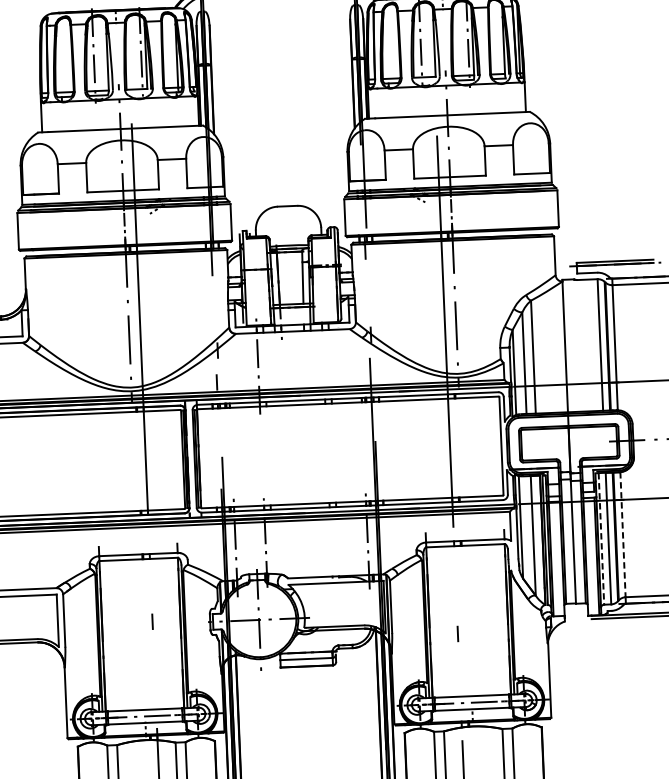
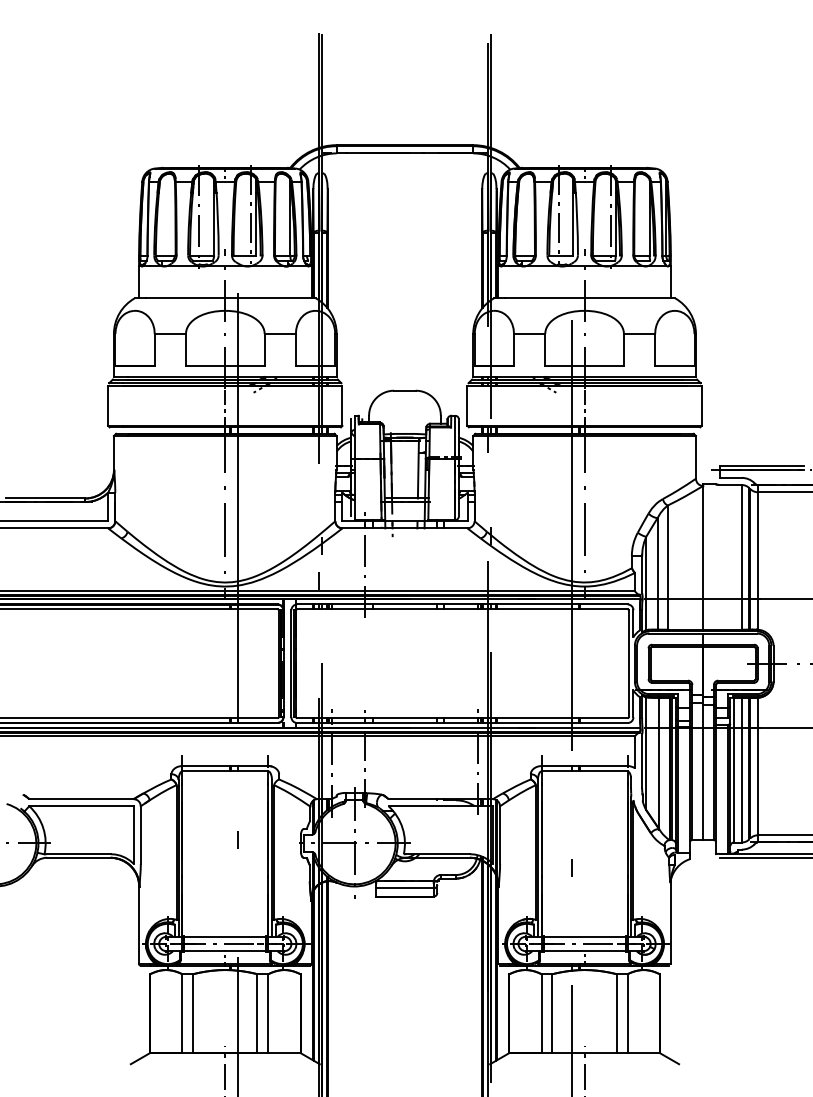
line: (622, 534) -> (757, 766), dashed -> solid
line: (601, 539) -> (734, 770), dashed -> solid

